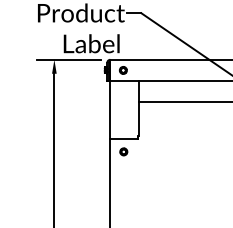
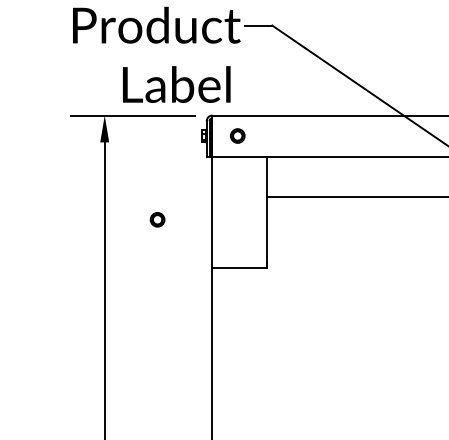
part: (123, 151) -> (157, 219), moved

